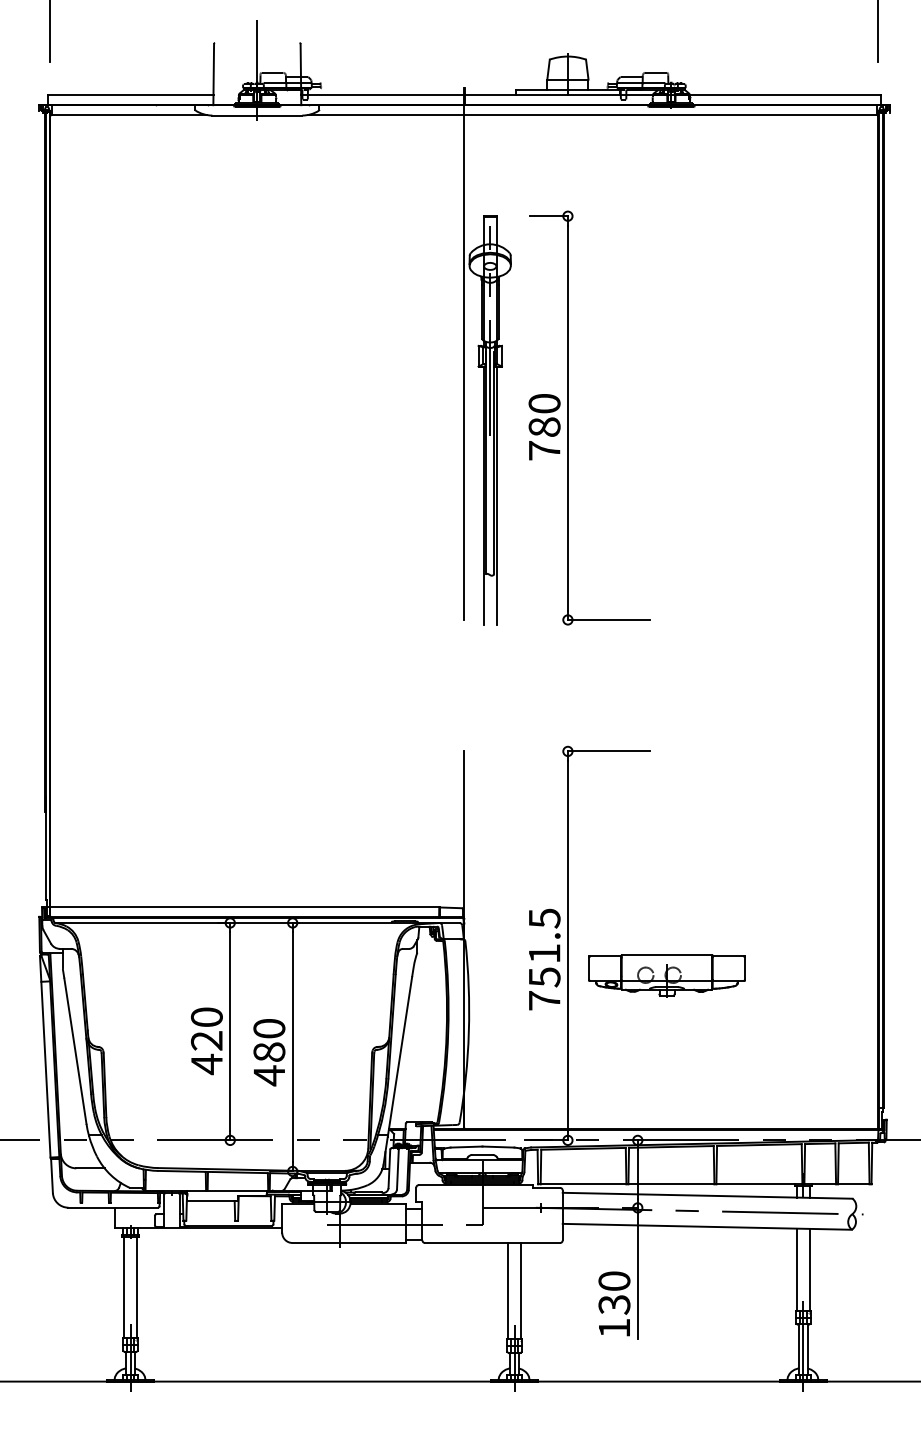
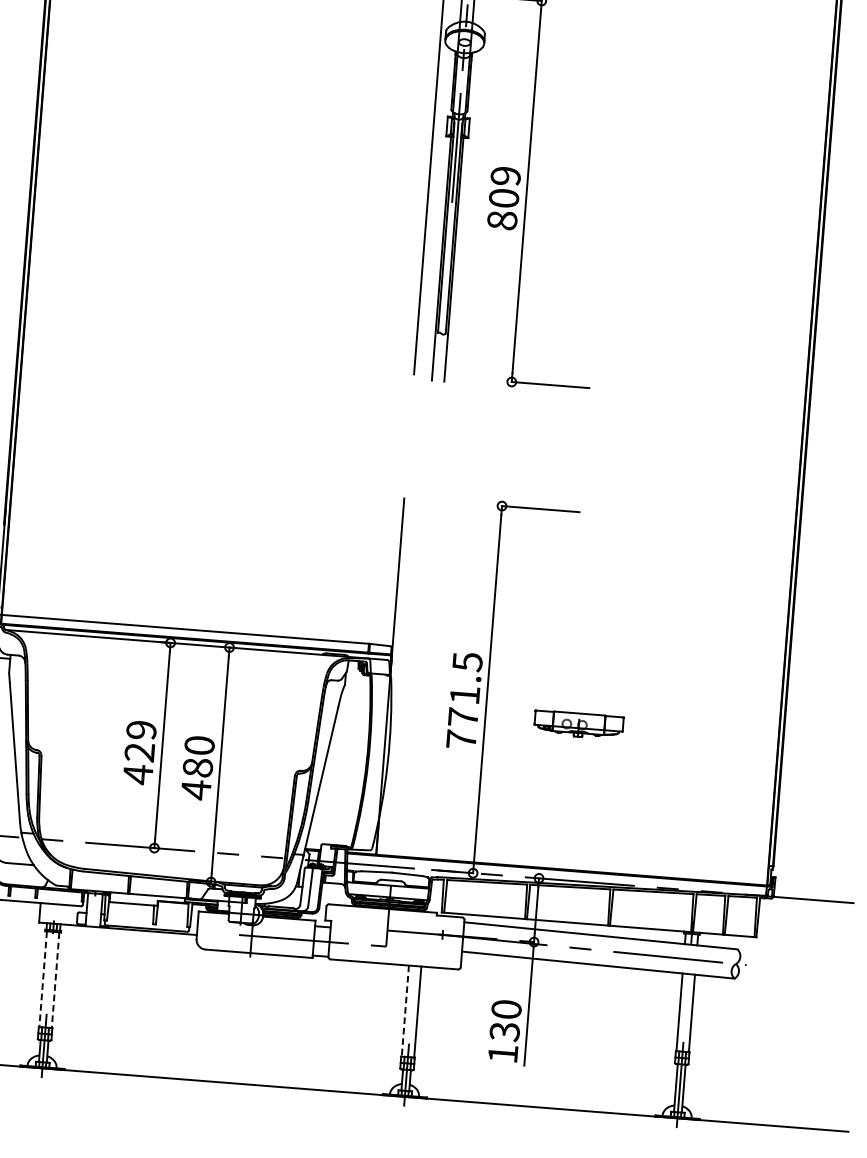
text: (544, 427) -> (503, 198), 780 -> 809
part: (666, 975) -> (578, 724), size x0.6
text: (544, 977) -> (463, 717), 751.5 -> 771.5
text: (206, 1017) -> (141, 730), 420 -> 429
line: (123, 1287) -> (42, 979), solid -> dashed
line: (137, 1287) -> (55, 980), solid -> dashed
line: (508, 1291) -> (405, 1011), solid -> dashed

